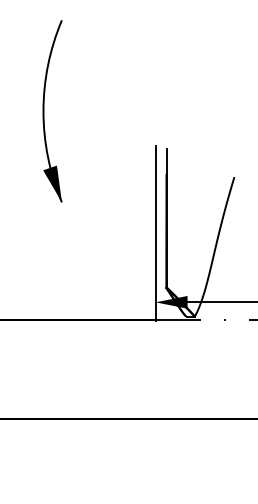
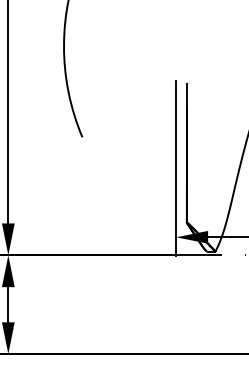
fill: (52, 183) -> (73, 118), removed

